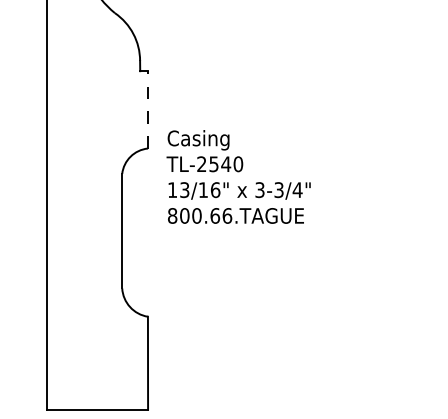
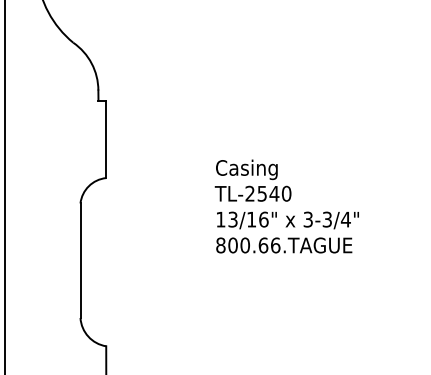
line: (147, 109) -> (105, 139), dashed -> solid
text: (238, 176) -> (286, 206), moved

